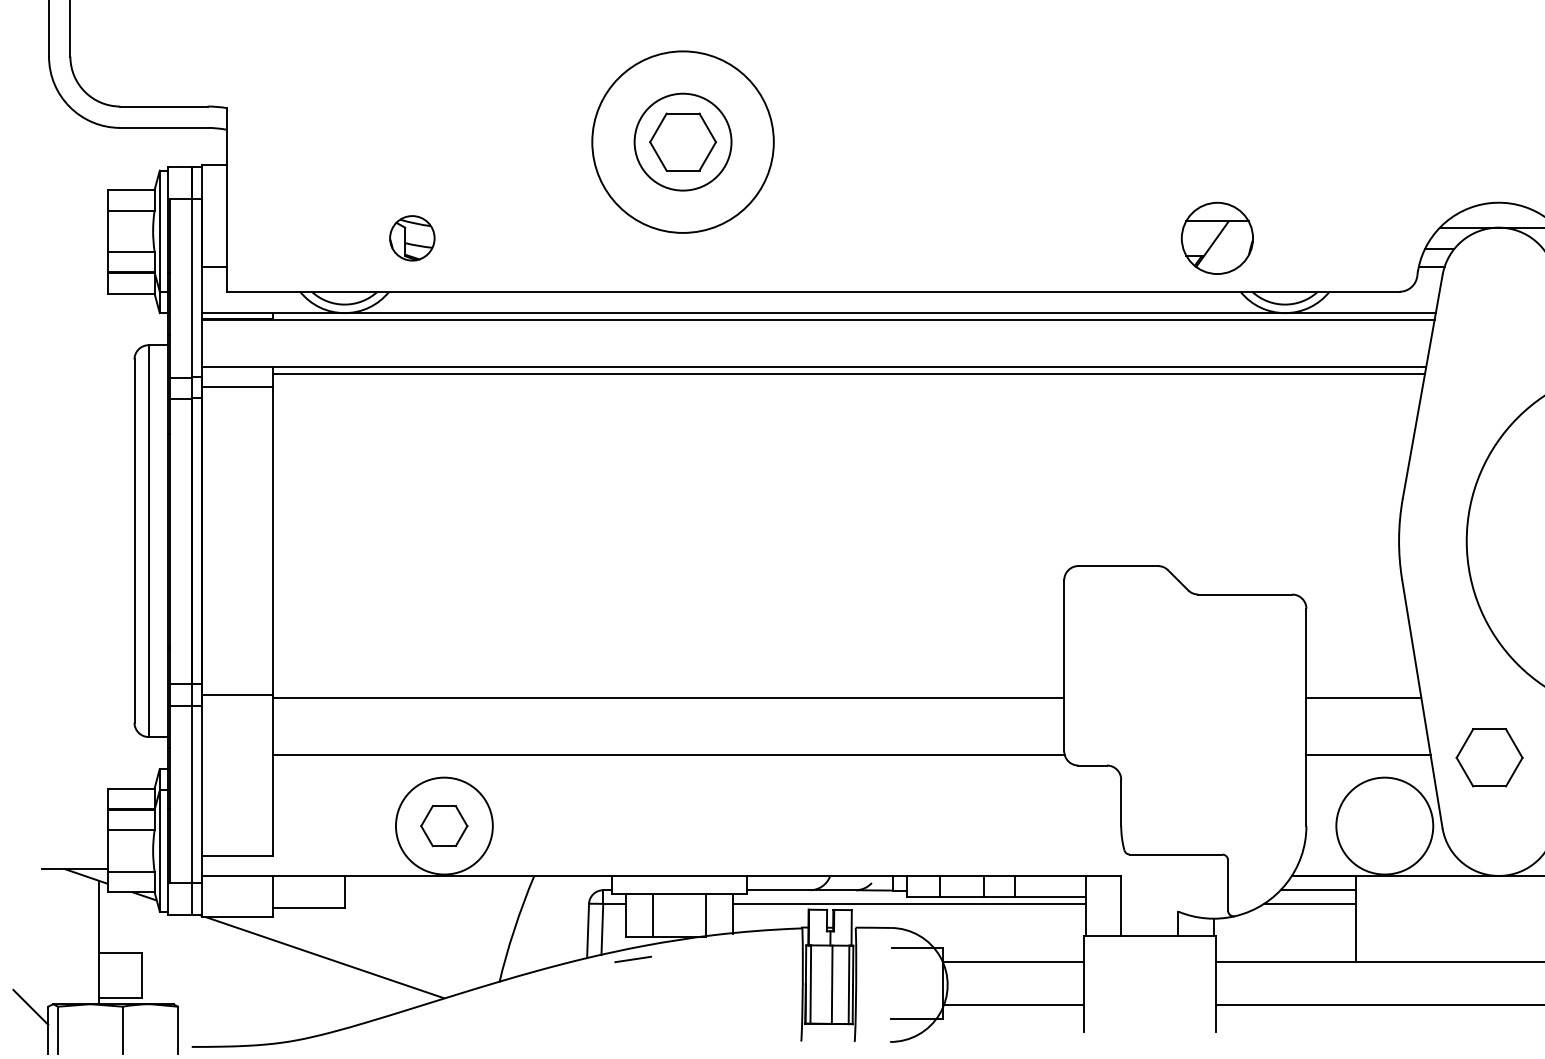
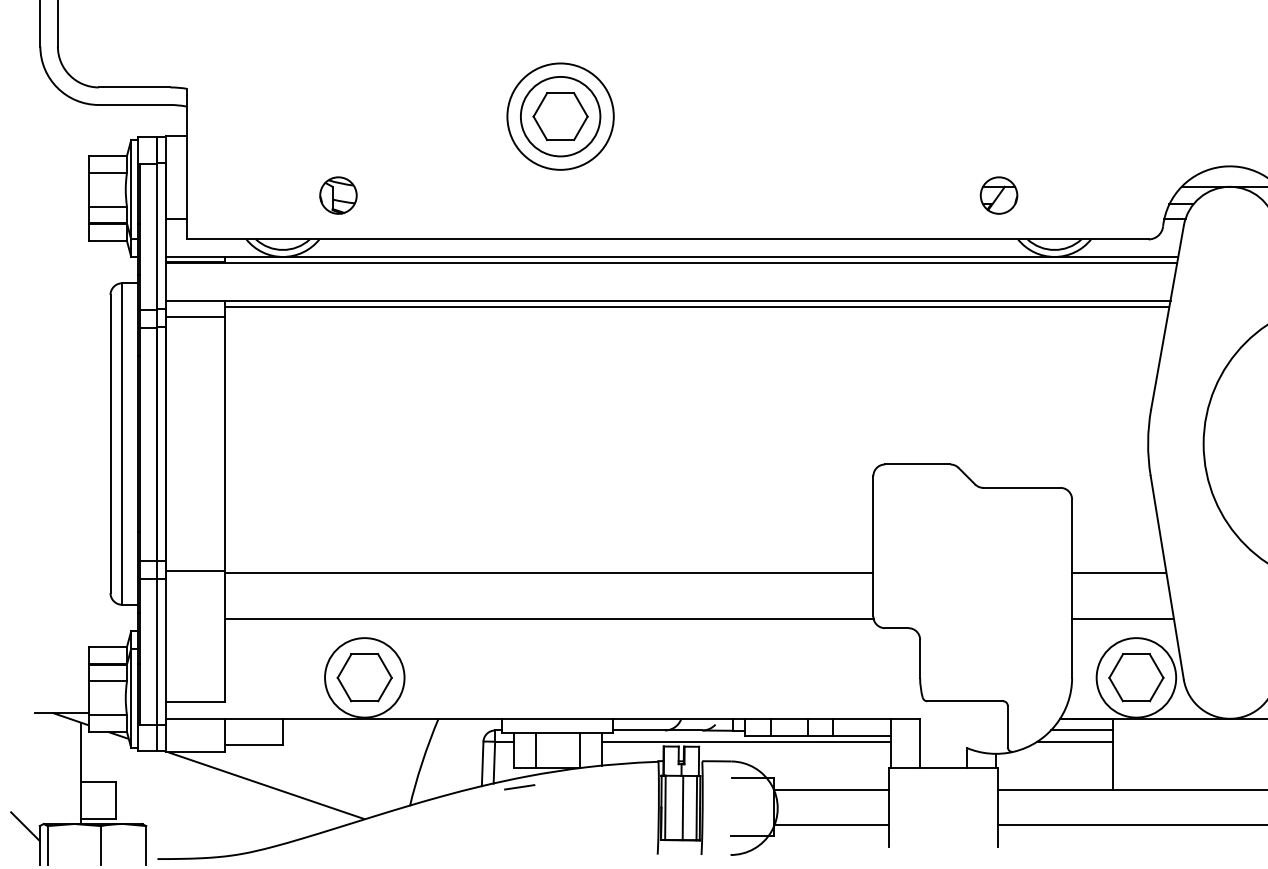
circle: (682, 141) -> (560, 116), size x0.71
part: (1216, 238) -> (998, 195), size x0.62
part: (1489, 757) -> (1136, 677), moved
part: (444, 825) -> (364, 677), size x1.43

